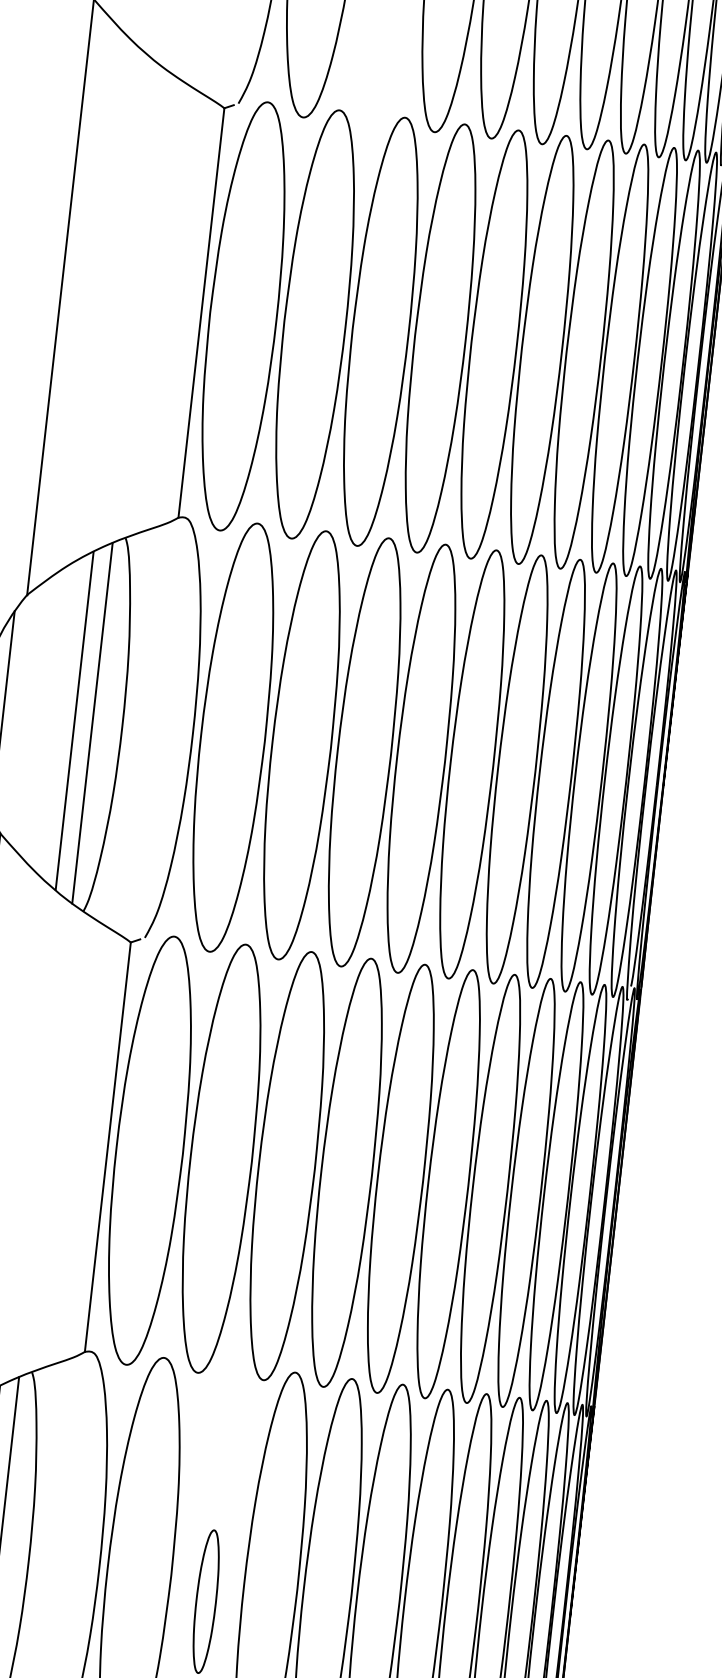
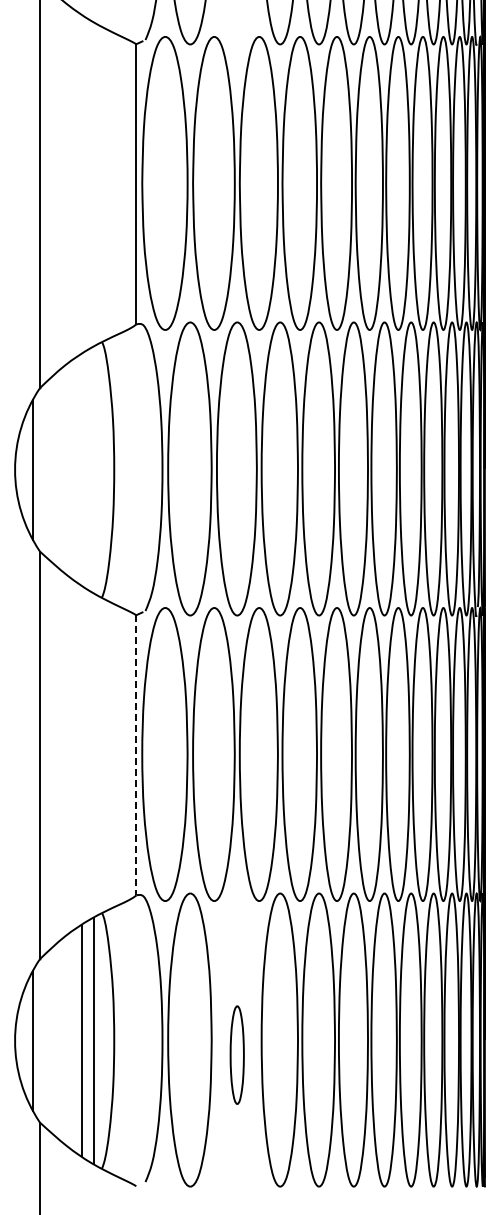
line: (74, 720) -> (81, 469), removed
line: (92, 722) -> (93, 469), removed
line: (108, 1147) -> (136, 755), solid -> dashed

